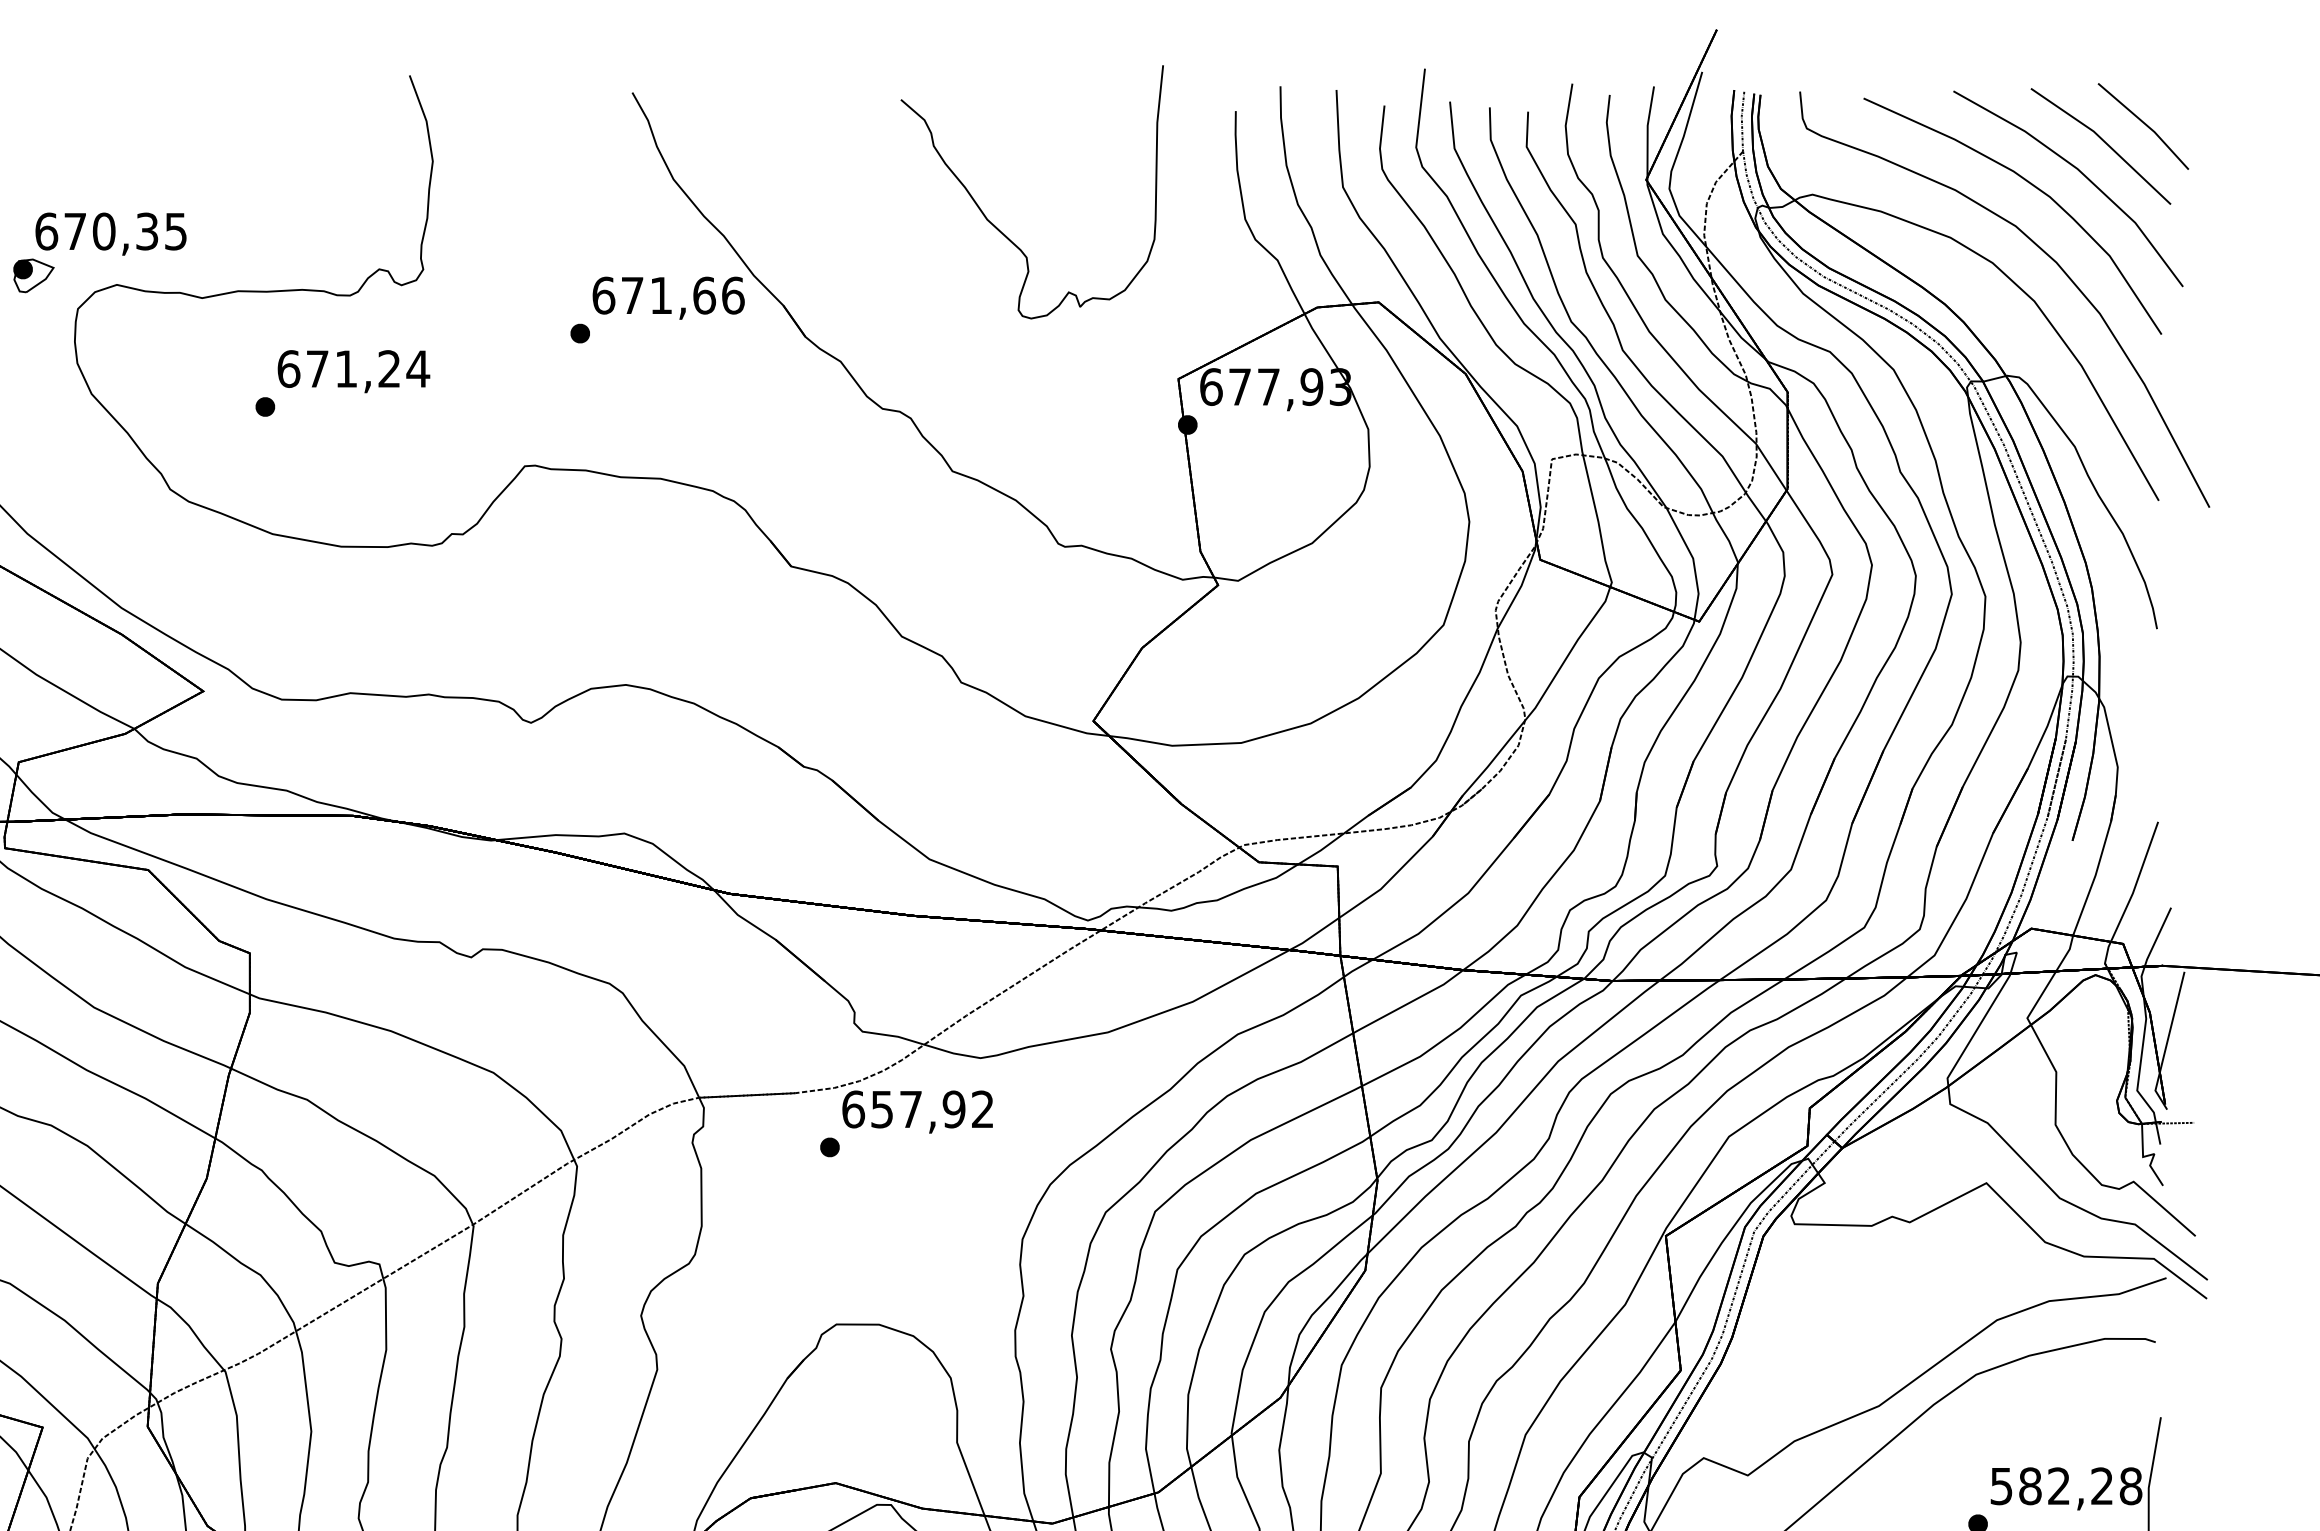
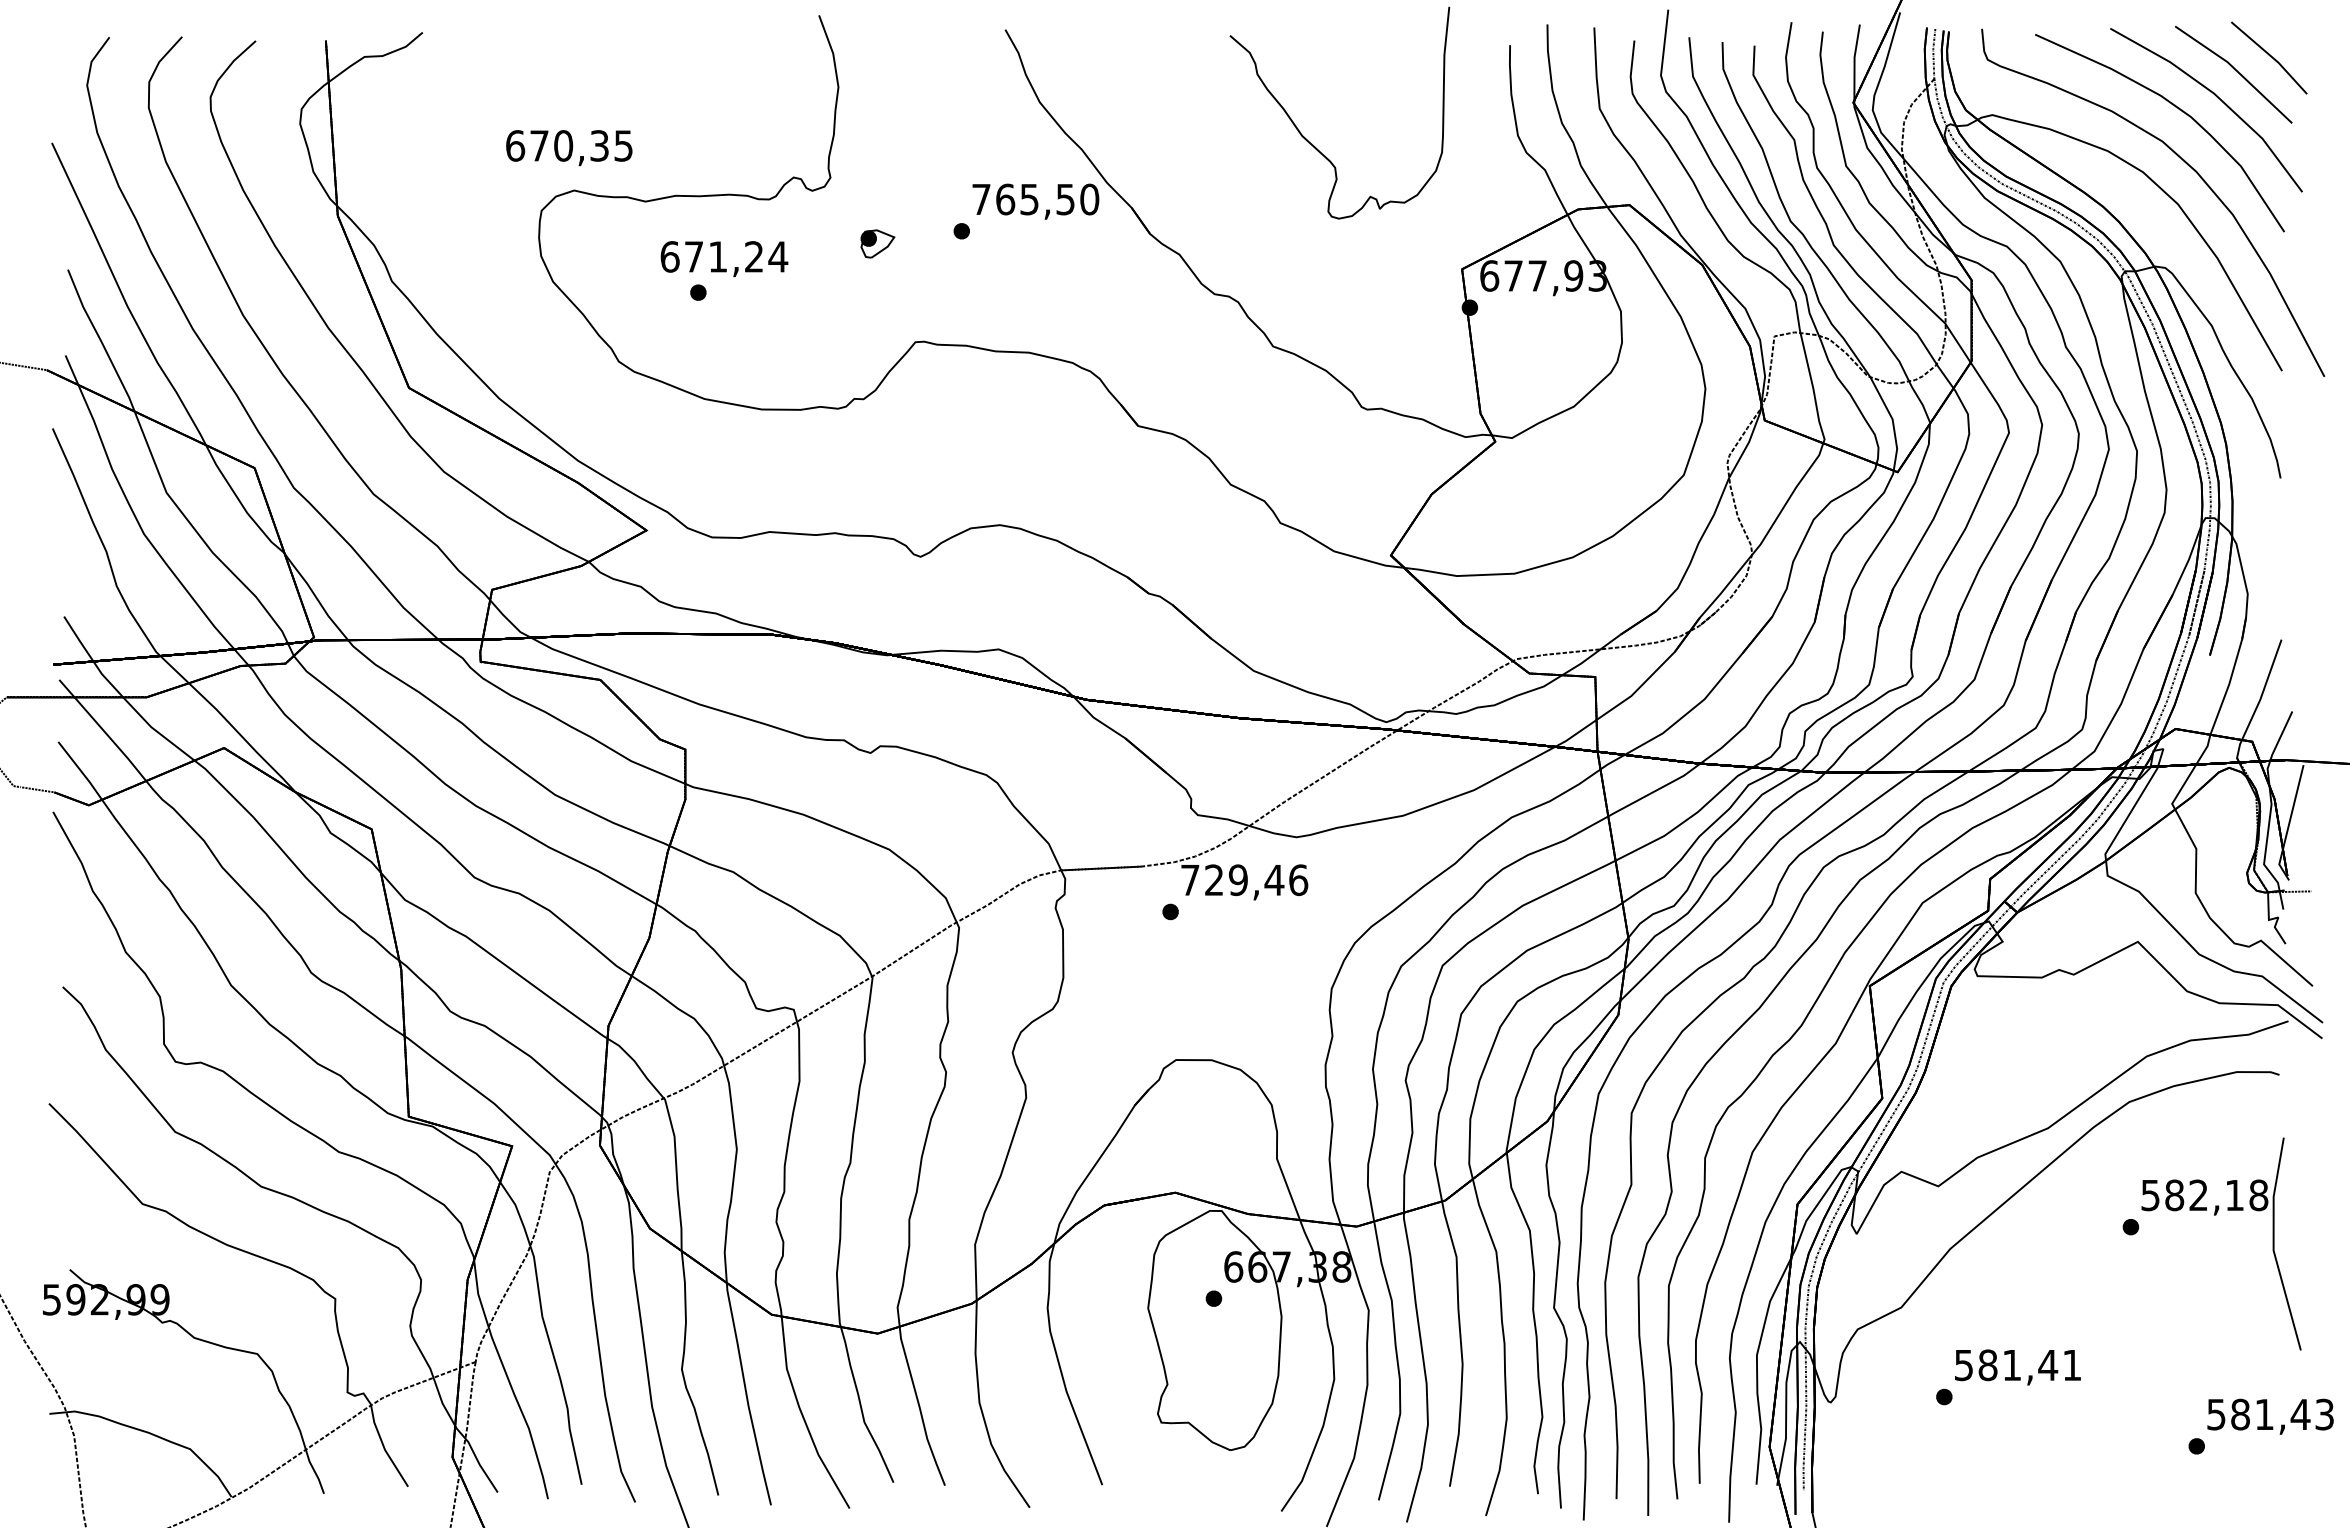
part: (33, 275) -> (877, 243), moved
text: (668, 295) -> (1035, 199), 671,66 -> 765,50
text: (353, 372) -> (724, 259), moved
text: (918, 1109) -> (1244, 880), 657,92 -> 729,46
text: (2101, 1485) -> (2234, 1194), 582,28 -> 582,18

